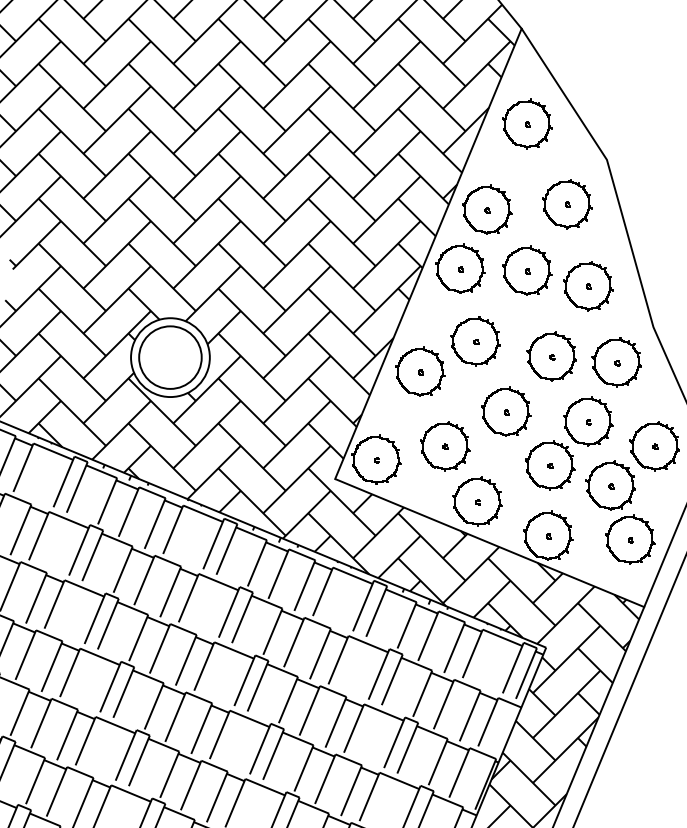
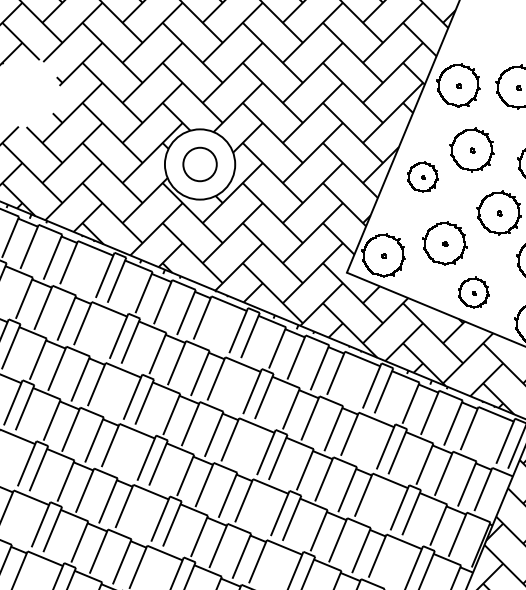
part: (487, 209) -> (482, 32), removed
circle: (170, 357) -> (200, 164), size x0.6
part: (420, 371) -> (422, 176), size x0.7
part: (477, 501) -> (473, 292), size x0.7

